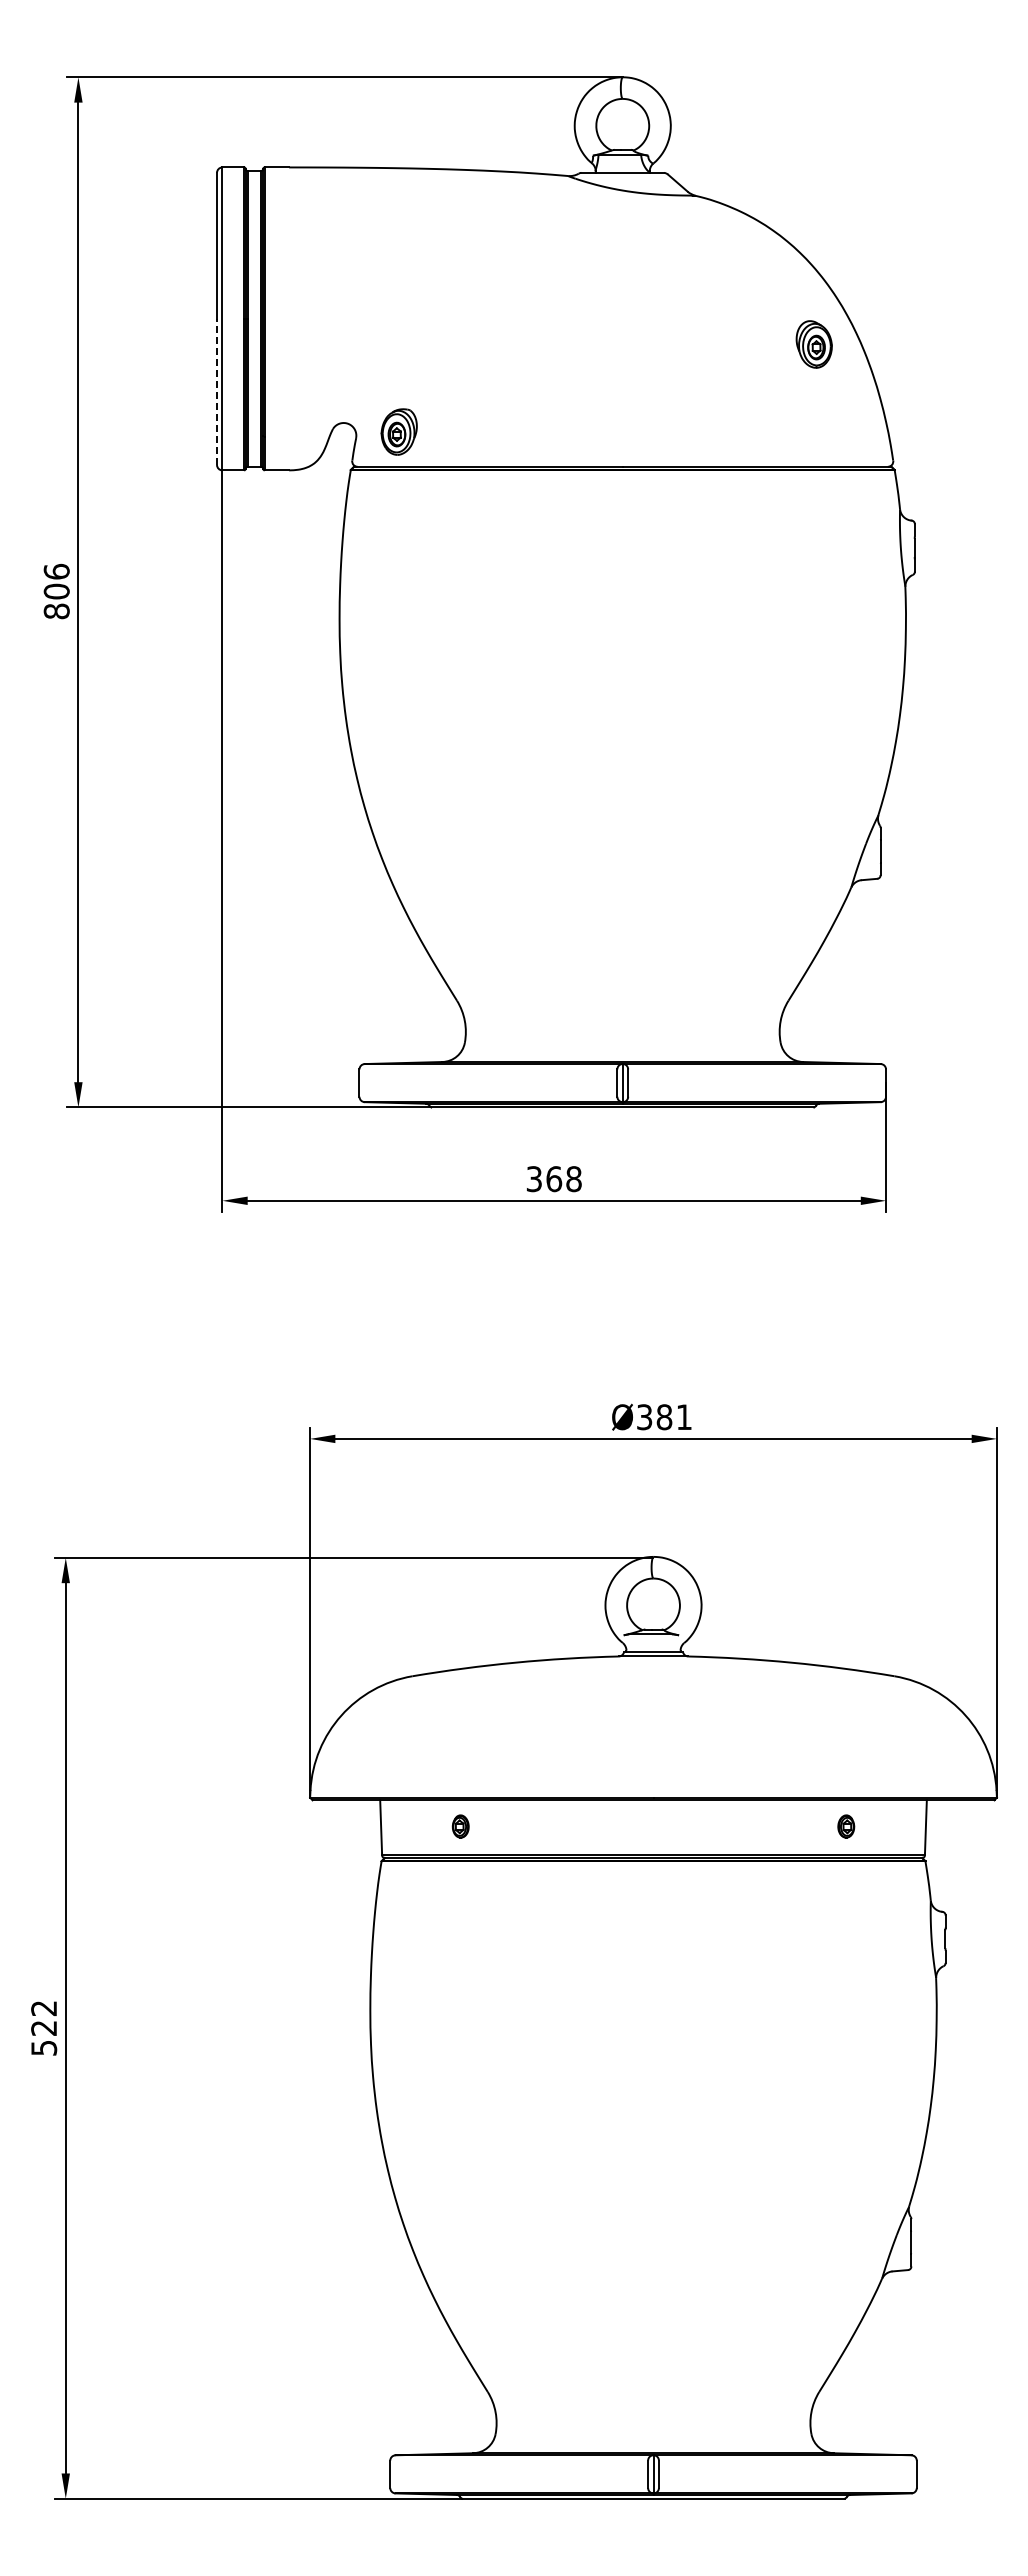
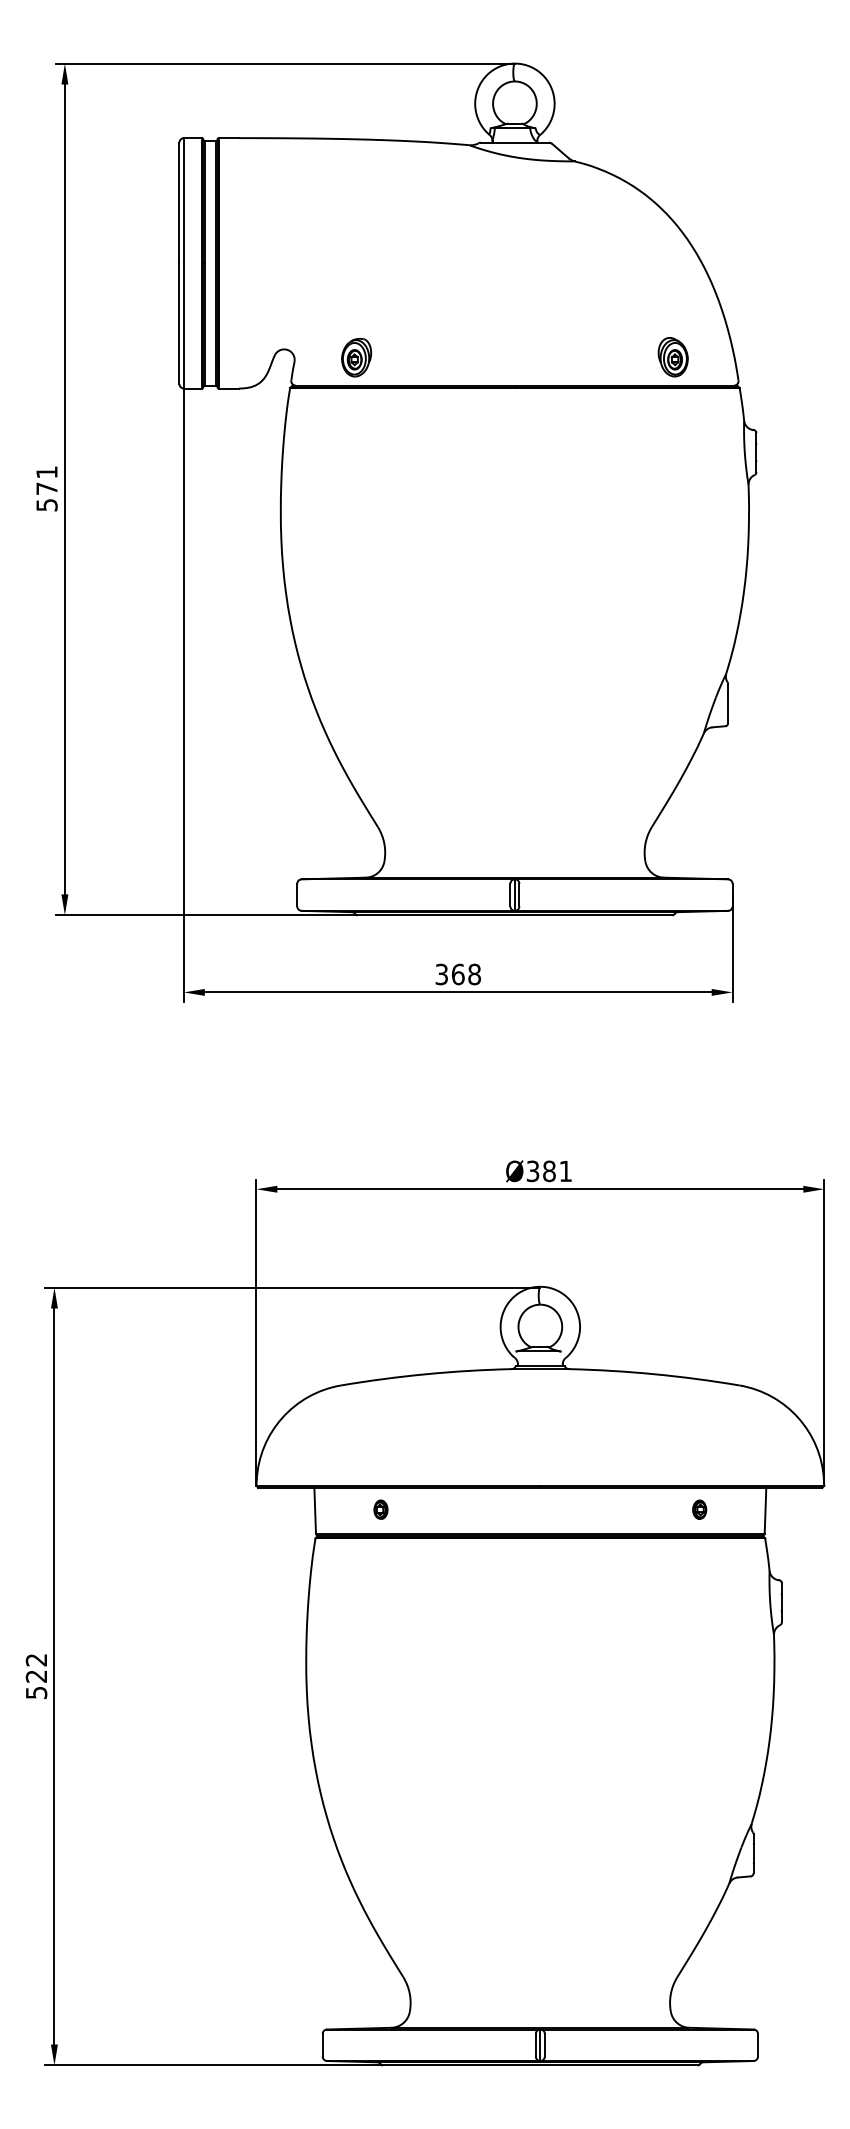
part: (813, 344) -> (672, 357), moved
line: (217, 391) -> (179, 323), dashed -> solid
part: (398, 431) -> (355, 357), moved
text: (56, 591) -> (46, 488), 806 -> 571

